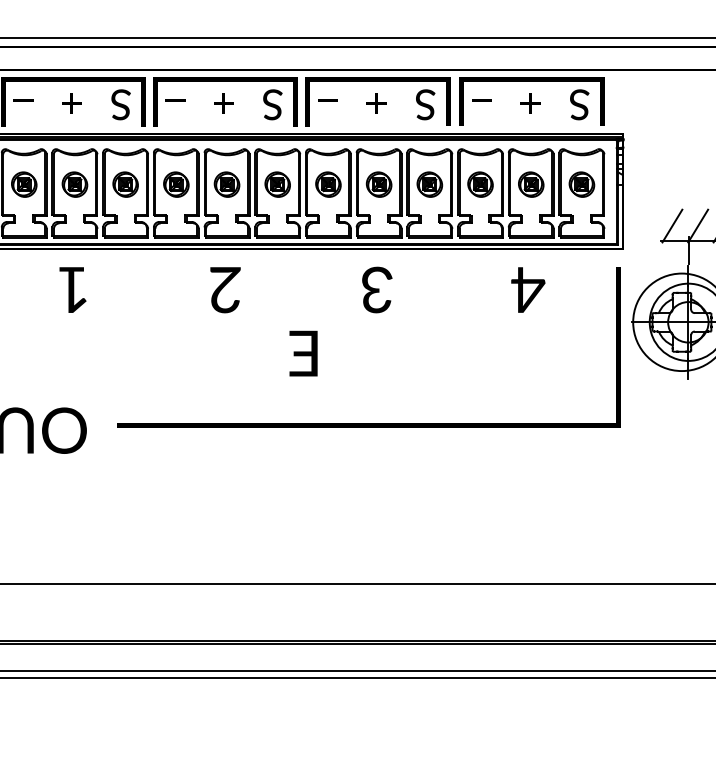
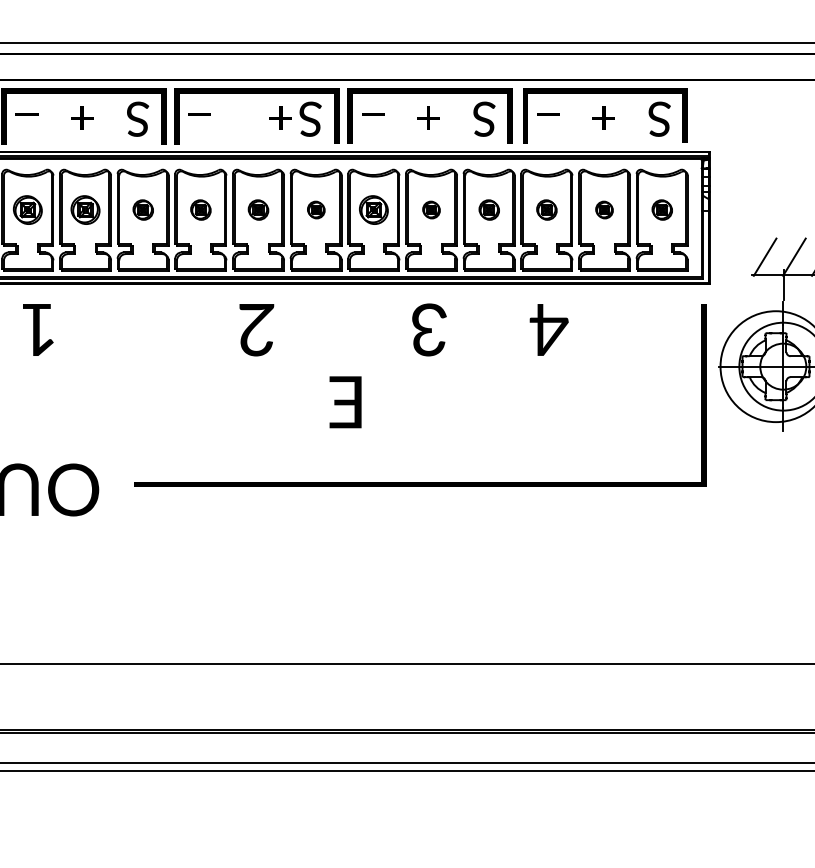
text: (223, 103) -> (280, 117), moved
part: (125, 184) -> (143, 209), size x0.7
part: (176, 184) -> (200, 209), size x0.7
part: (227, 184) -> (258, 209), size x0.7
part: (278, 184) -> (316, 209), size x0.6
part: (379, 184) -> (431, 209), size x0.6
part: (430, 184) -> (489, 209), size x0.7
part: (480, 184) -> (546, 209), size x0.7
part: (531, 184) -> (604, 209), size x0.6
part: (582, 184) -> (662, 209), size x0.7
text: (73, 289) -> (38, 329), moved
text: (527, 289) -> (548, 329), moved

